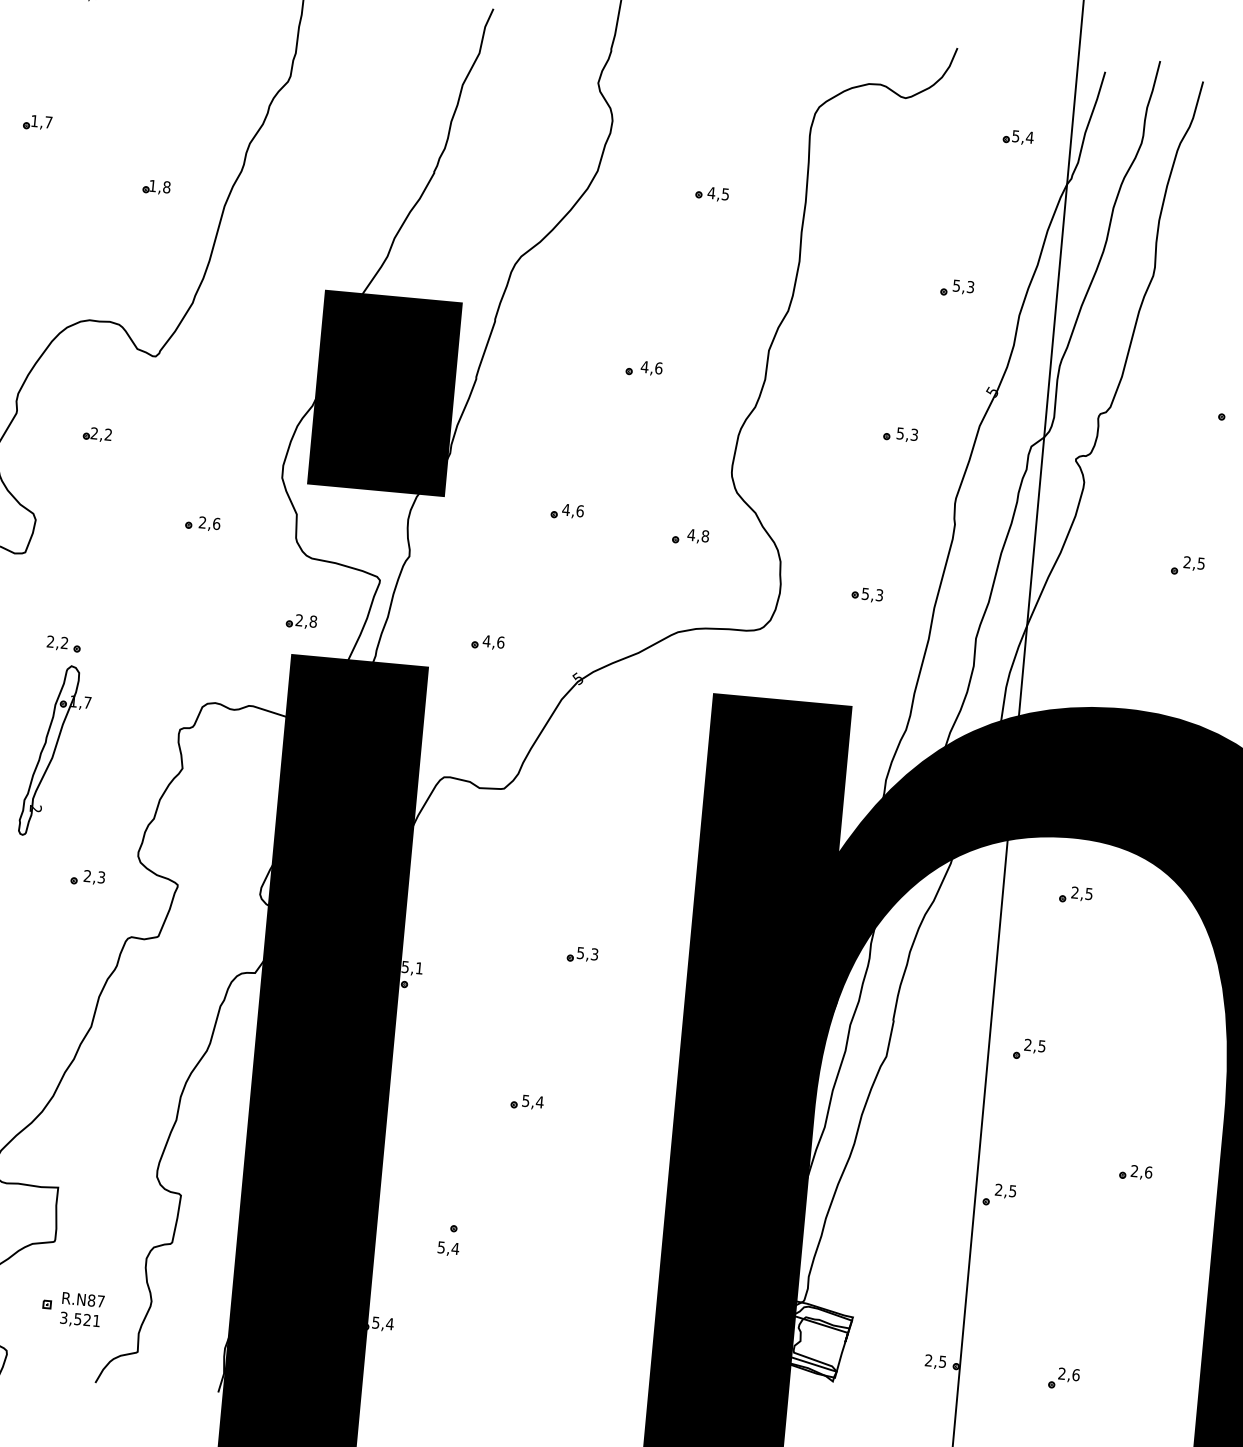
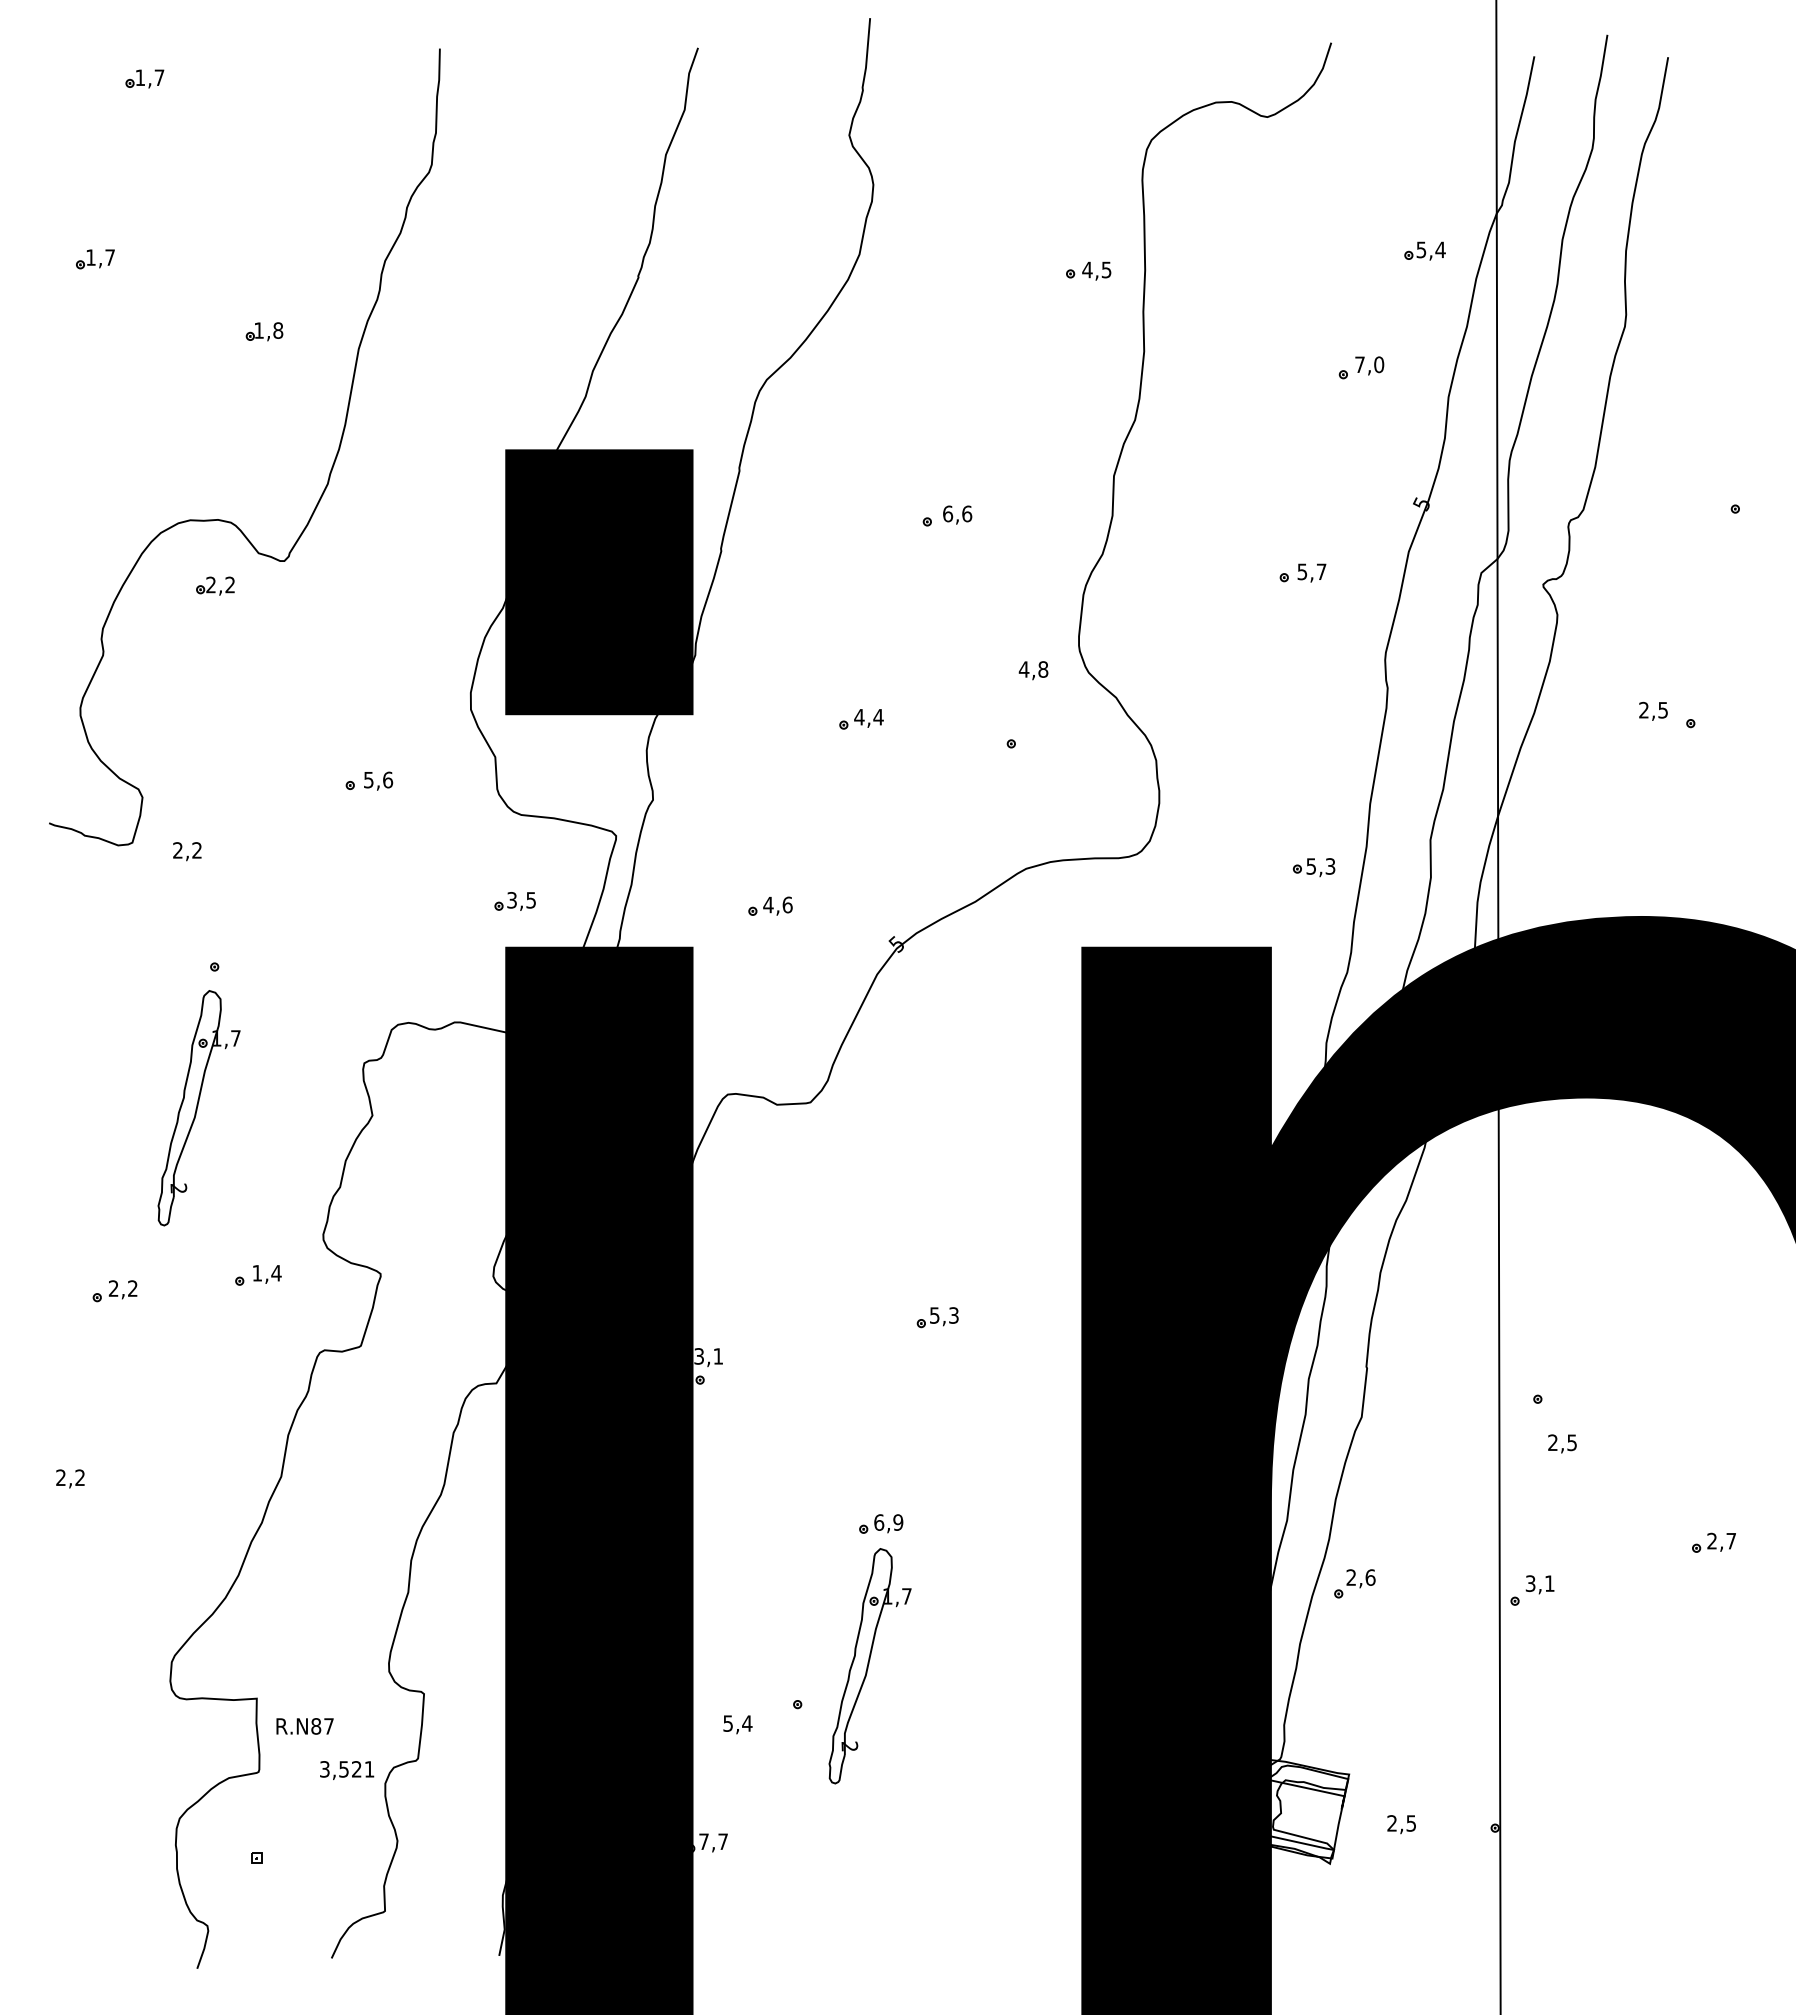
part: (1018, 136) -> (1424, 250), moved
part: (712, 193) -> (1088, 270), moved
text: (963, 286) -> (1369, 364), 5,3 -> 7,0
text: (644, 366) -> (947, 513), 4,6 -> 6,6
part: (97, 434) -> (215, 585), moved
text: (914, 434) -> (1321, 571), 5,3 -> 5,7
text: (580, 510) -> (878, 716), 4,6 -> 4,4
text: (202, 522) -> (368, 779), 2,6 -> 5,6
text: (698, 536) -> (1033, 670), moved
text: (1194, 563) -> (1653, 710), moved
part: (867, 594) -> (1314, 867), moved
text: (306, 621) -> (521, 900), 2,8 -> 3,5
text: (57, 643) -> (187, 851), moved
text: (94, 876) -> (266, 1272), 2,3 -> 1,4
part: (1076, 894) -> (1598, 1174), removed
text: (404, 966) -> (698, 1355), 5,1 -> 3,1
text: (1034, 1046) -> (1562, 1443), moved
text: (532, 1101) -> (888, 1522), 5,4 -> 6,9
text: (1148, 1172) -> (1731, 1540), 2,6 -> 2,7
text: (1005, 1190) -> (1539, 1583), 2,5 -> 3,1
part: (509, 1205) -> (869, 1666), added
text: (448, 1248) -> (737, 1724), moved
text: (83, 1299) -> (304, 1726), moved
text: (80, 1320) -> (347, 1770), moved
text: (382, 1323) -> (713, 1841), 5,4 -> 7,7
text: (935, 1361) -> (1401, 1824), moved
part: (1063, 1378) -> (1354, 1583), moved

